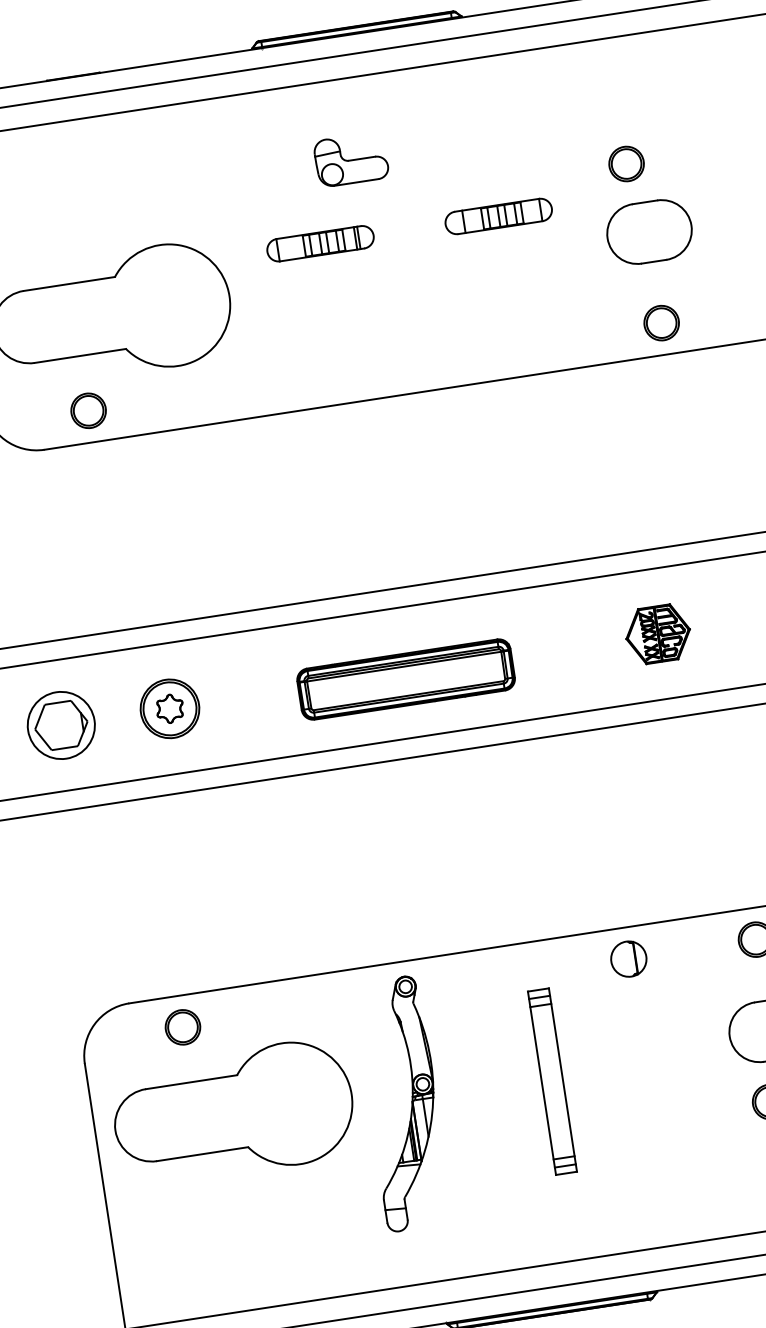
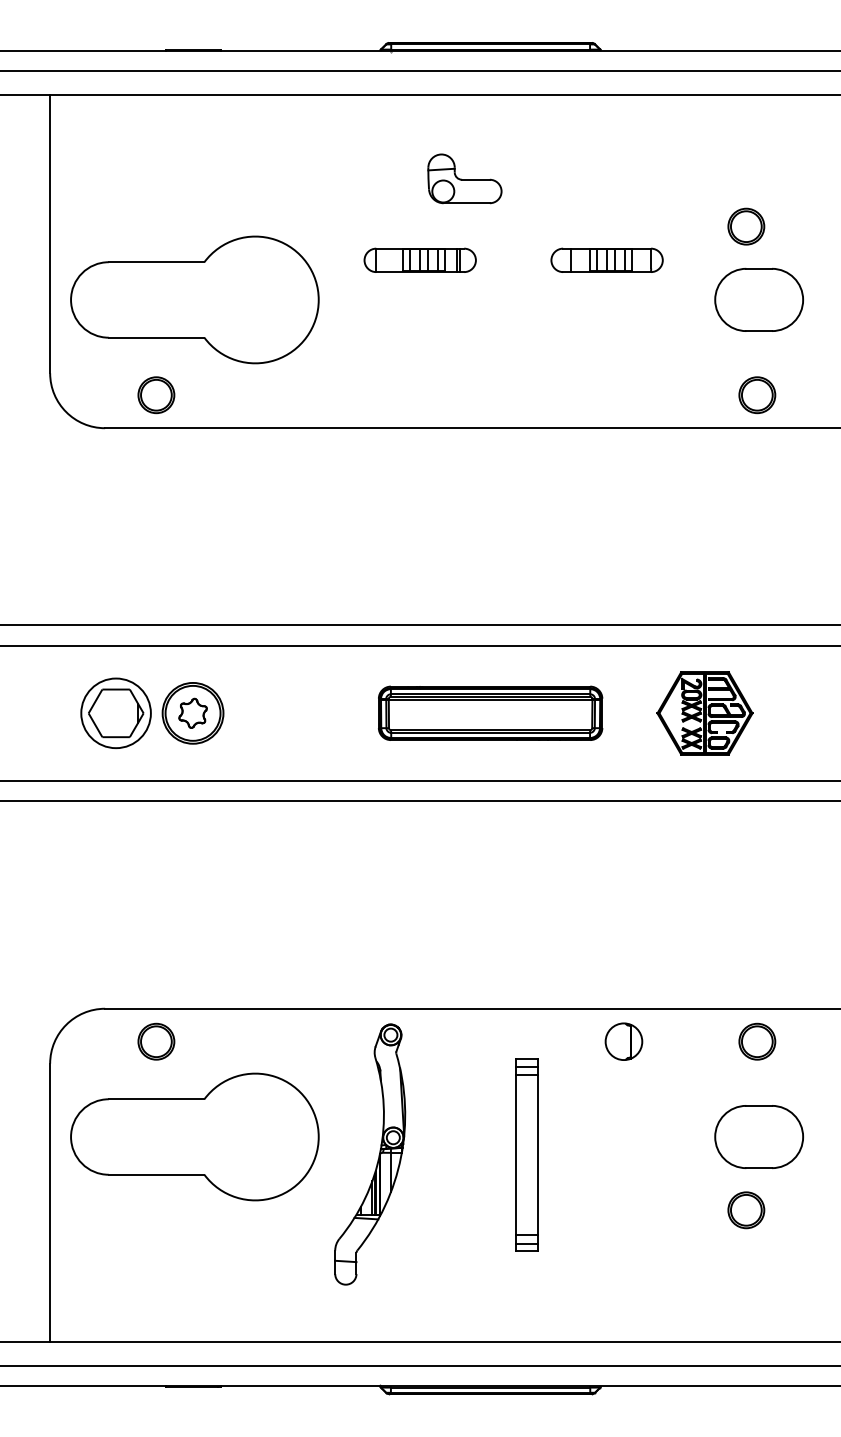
part: (657, 634) -> (704, 713), size x1.43
part: (405, 678) -> (490, 712), moved
part: (60, 725) -> (115, 713), moved

